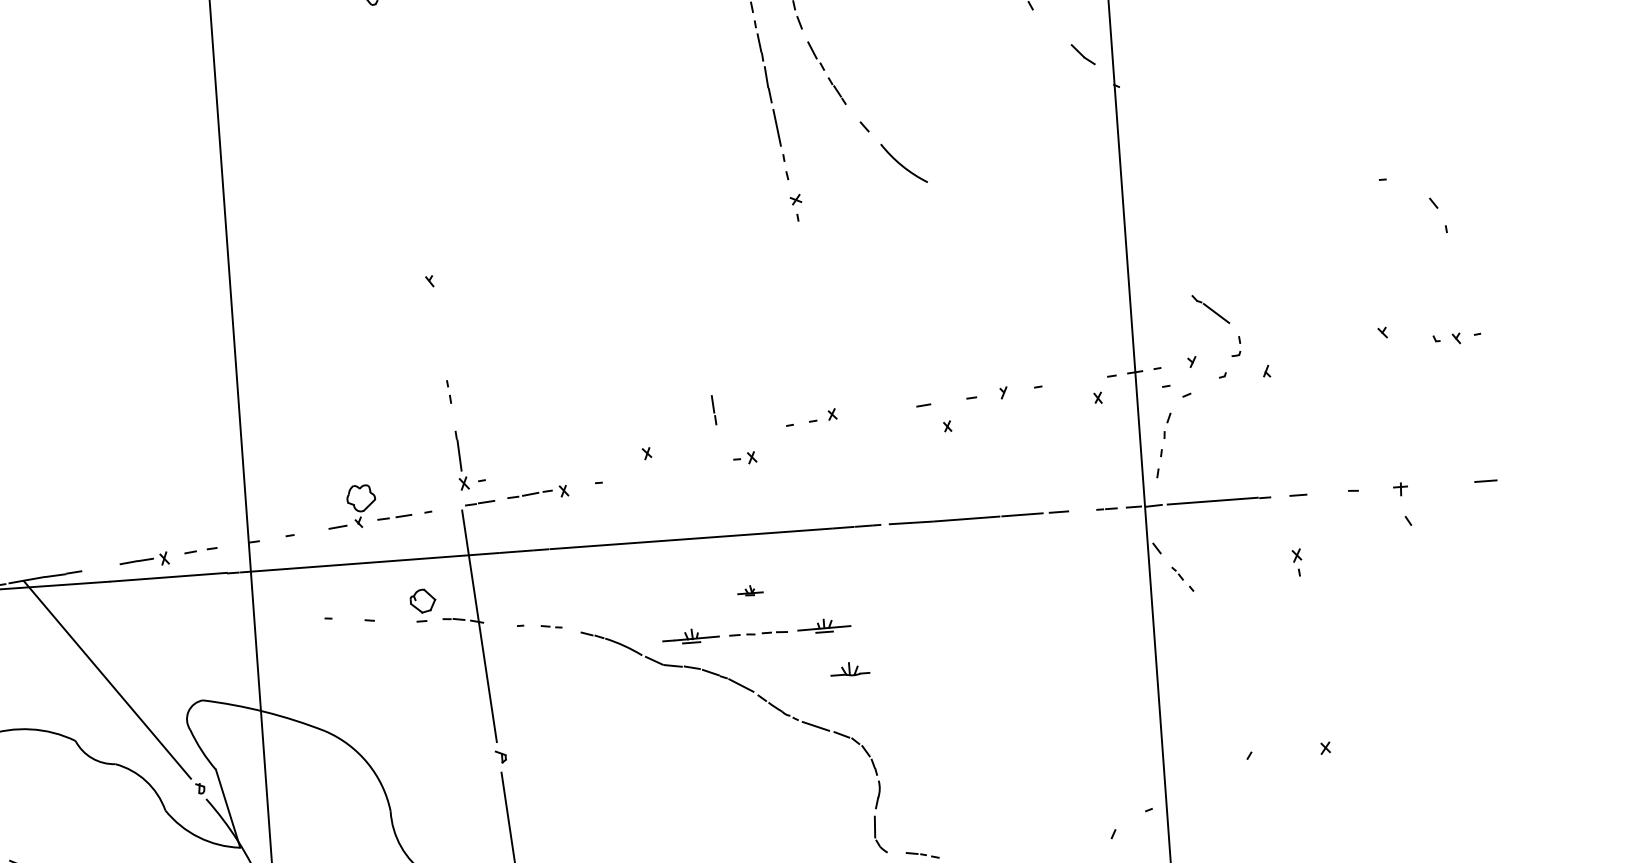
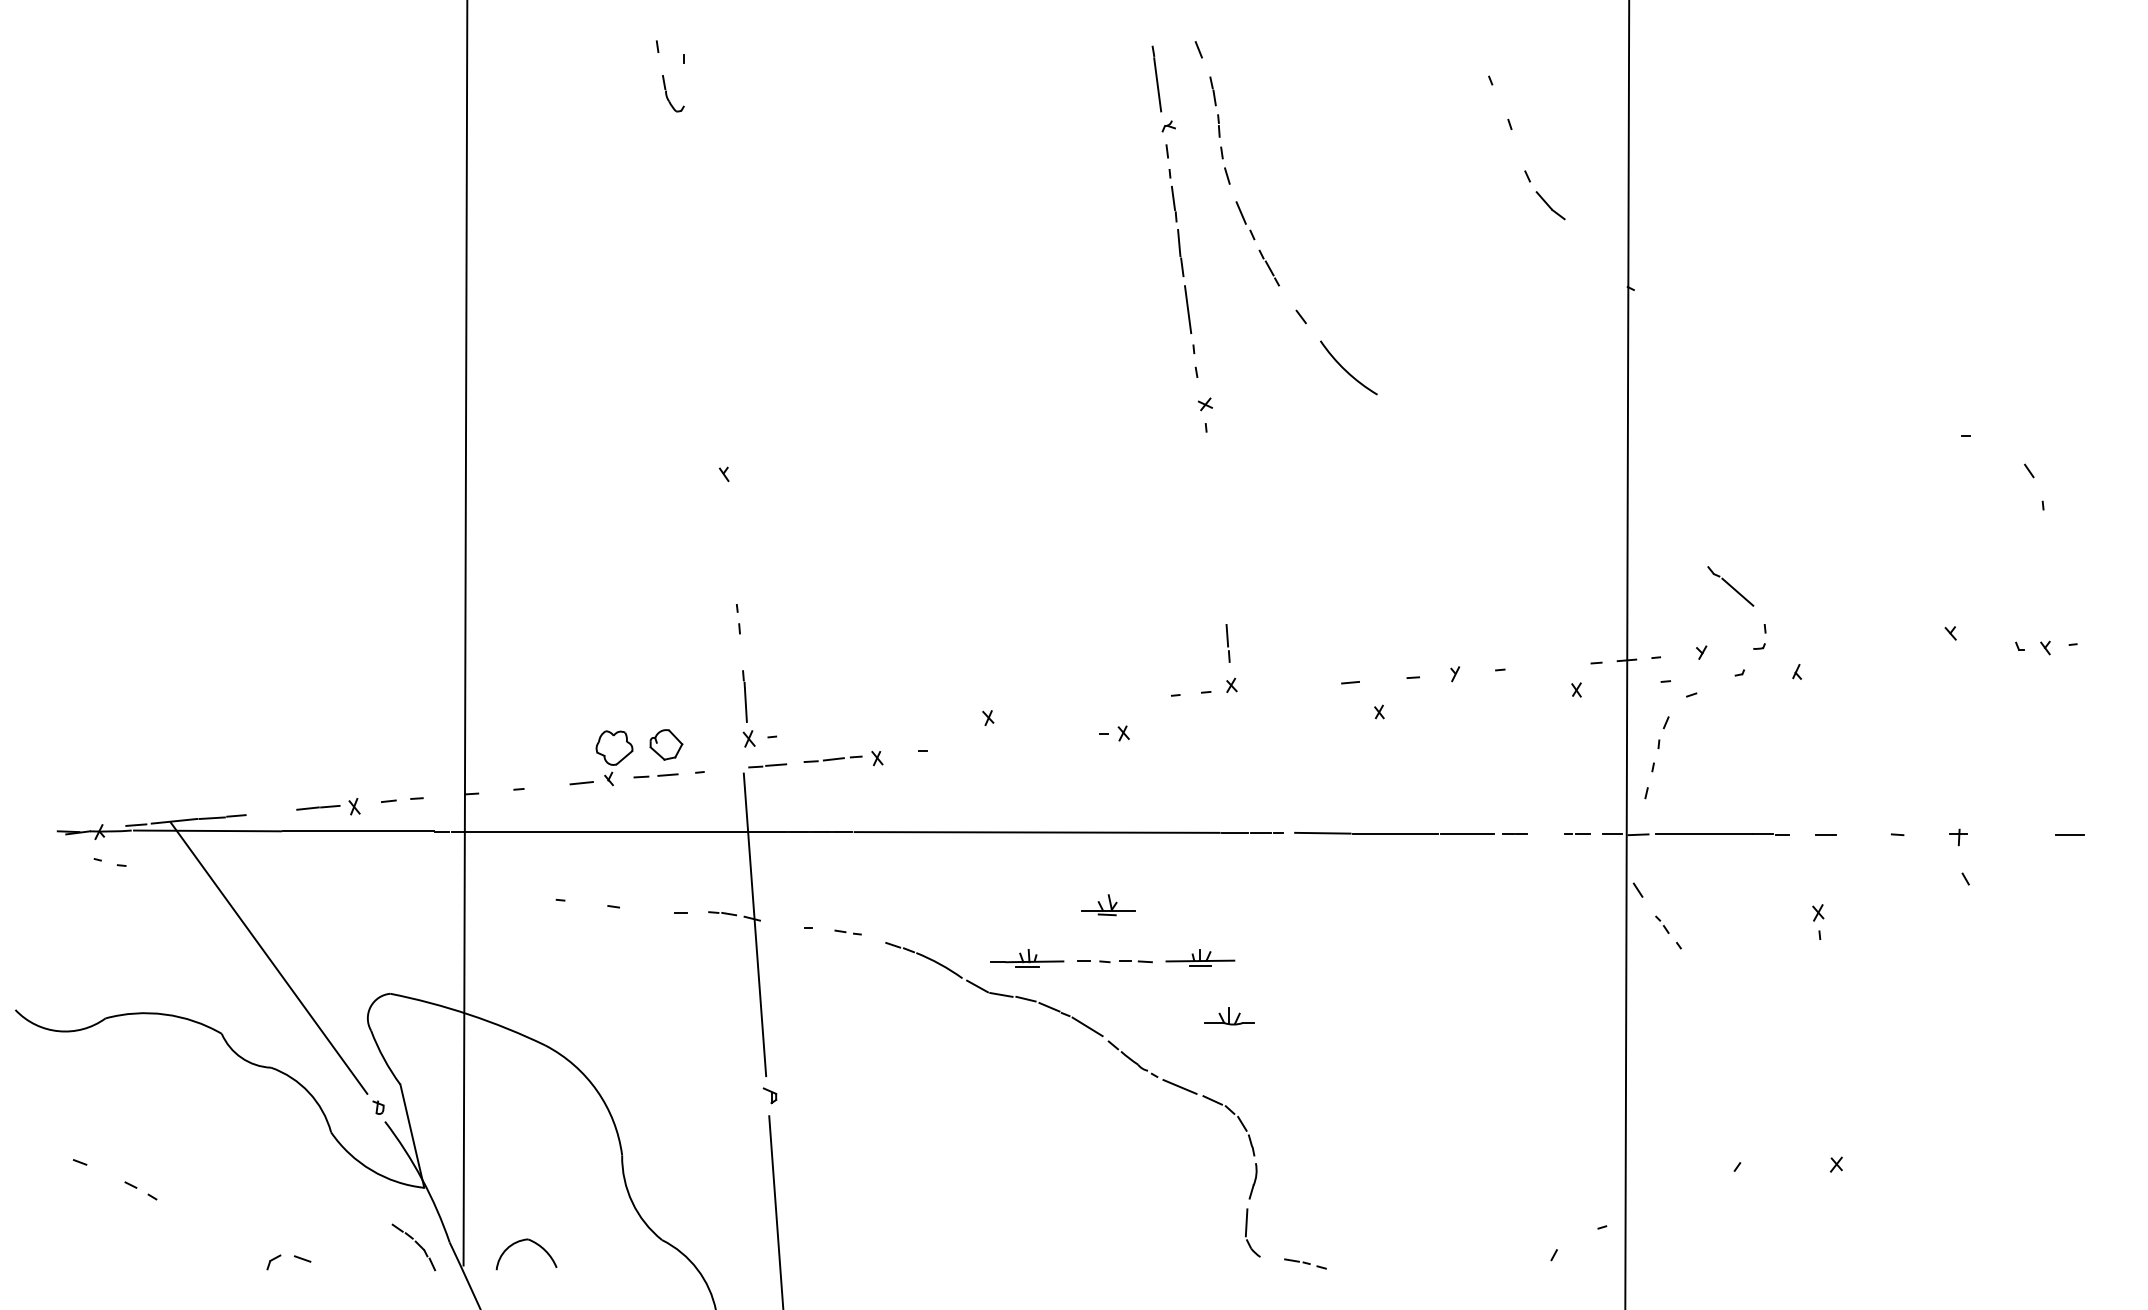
part: (1083, 54) -> (1550, 205), moved
line: (713, 410) -> (1227, 643), moved
part: (750, 590) -> (1108, 905), size x1.67
part: (423, 600) -> (666, 744), moved

